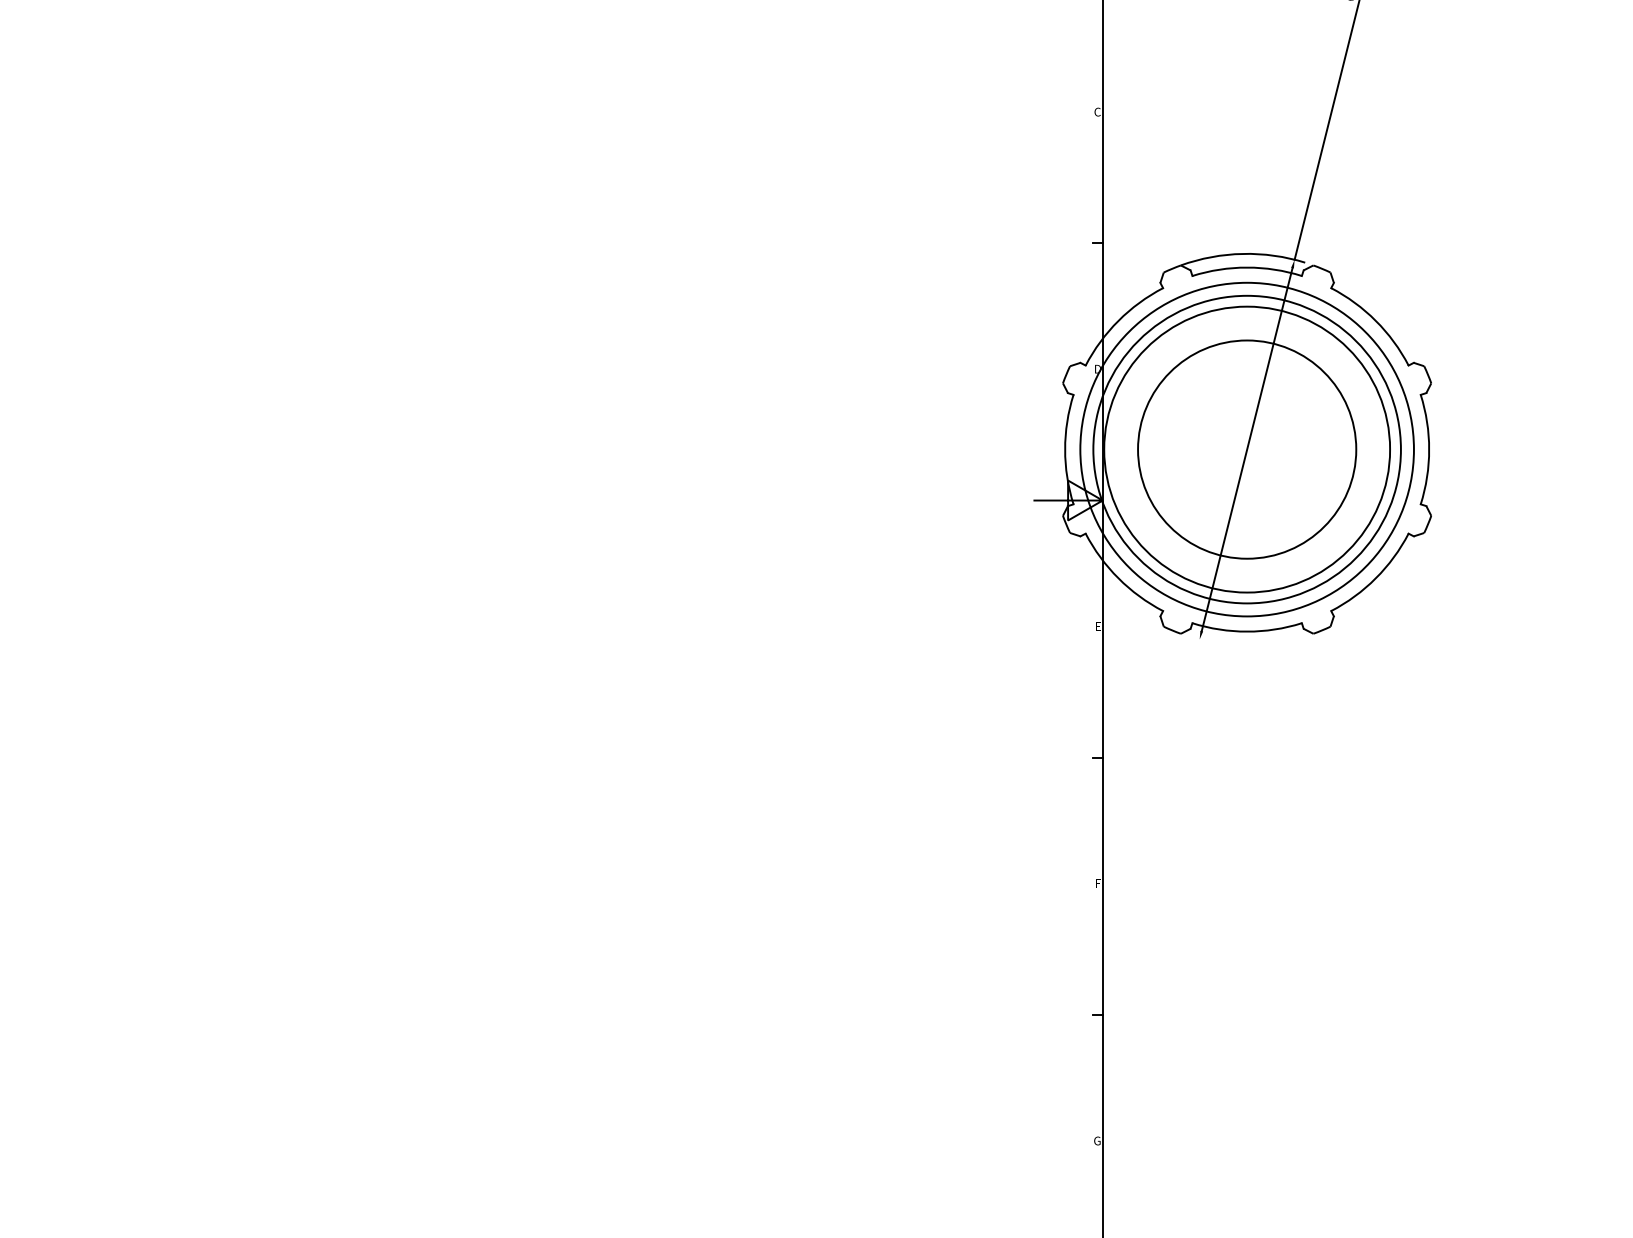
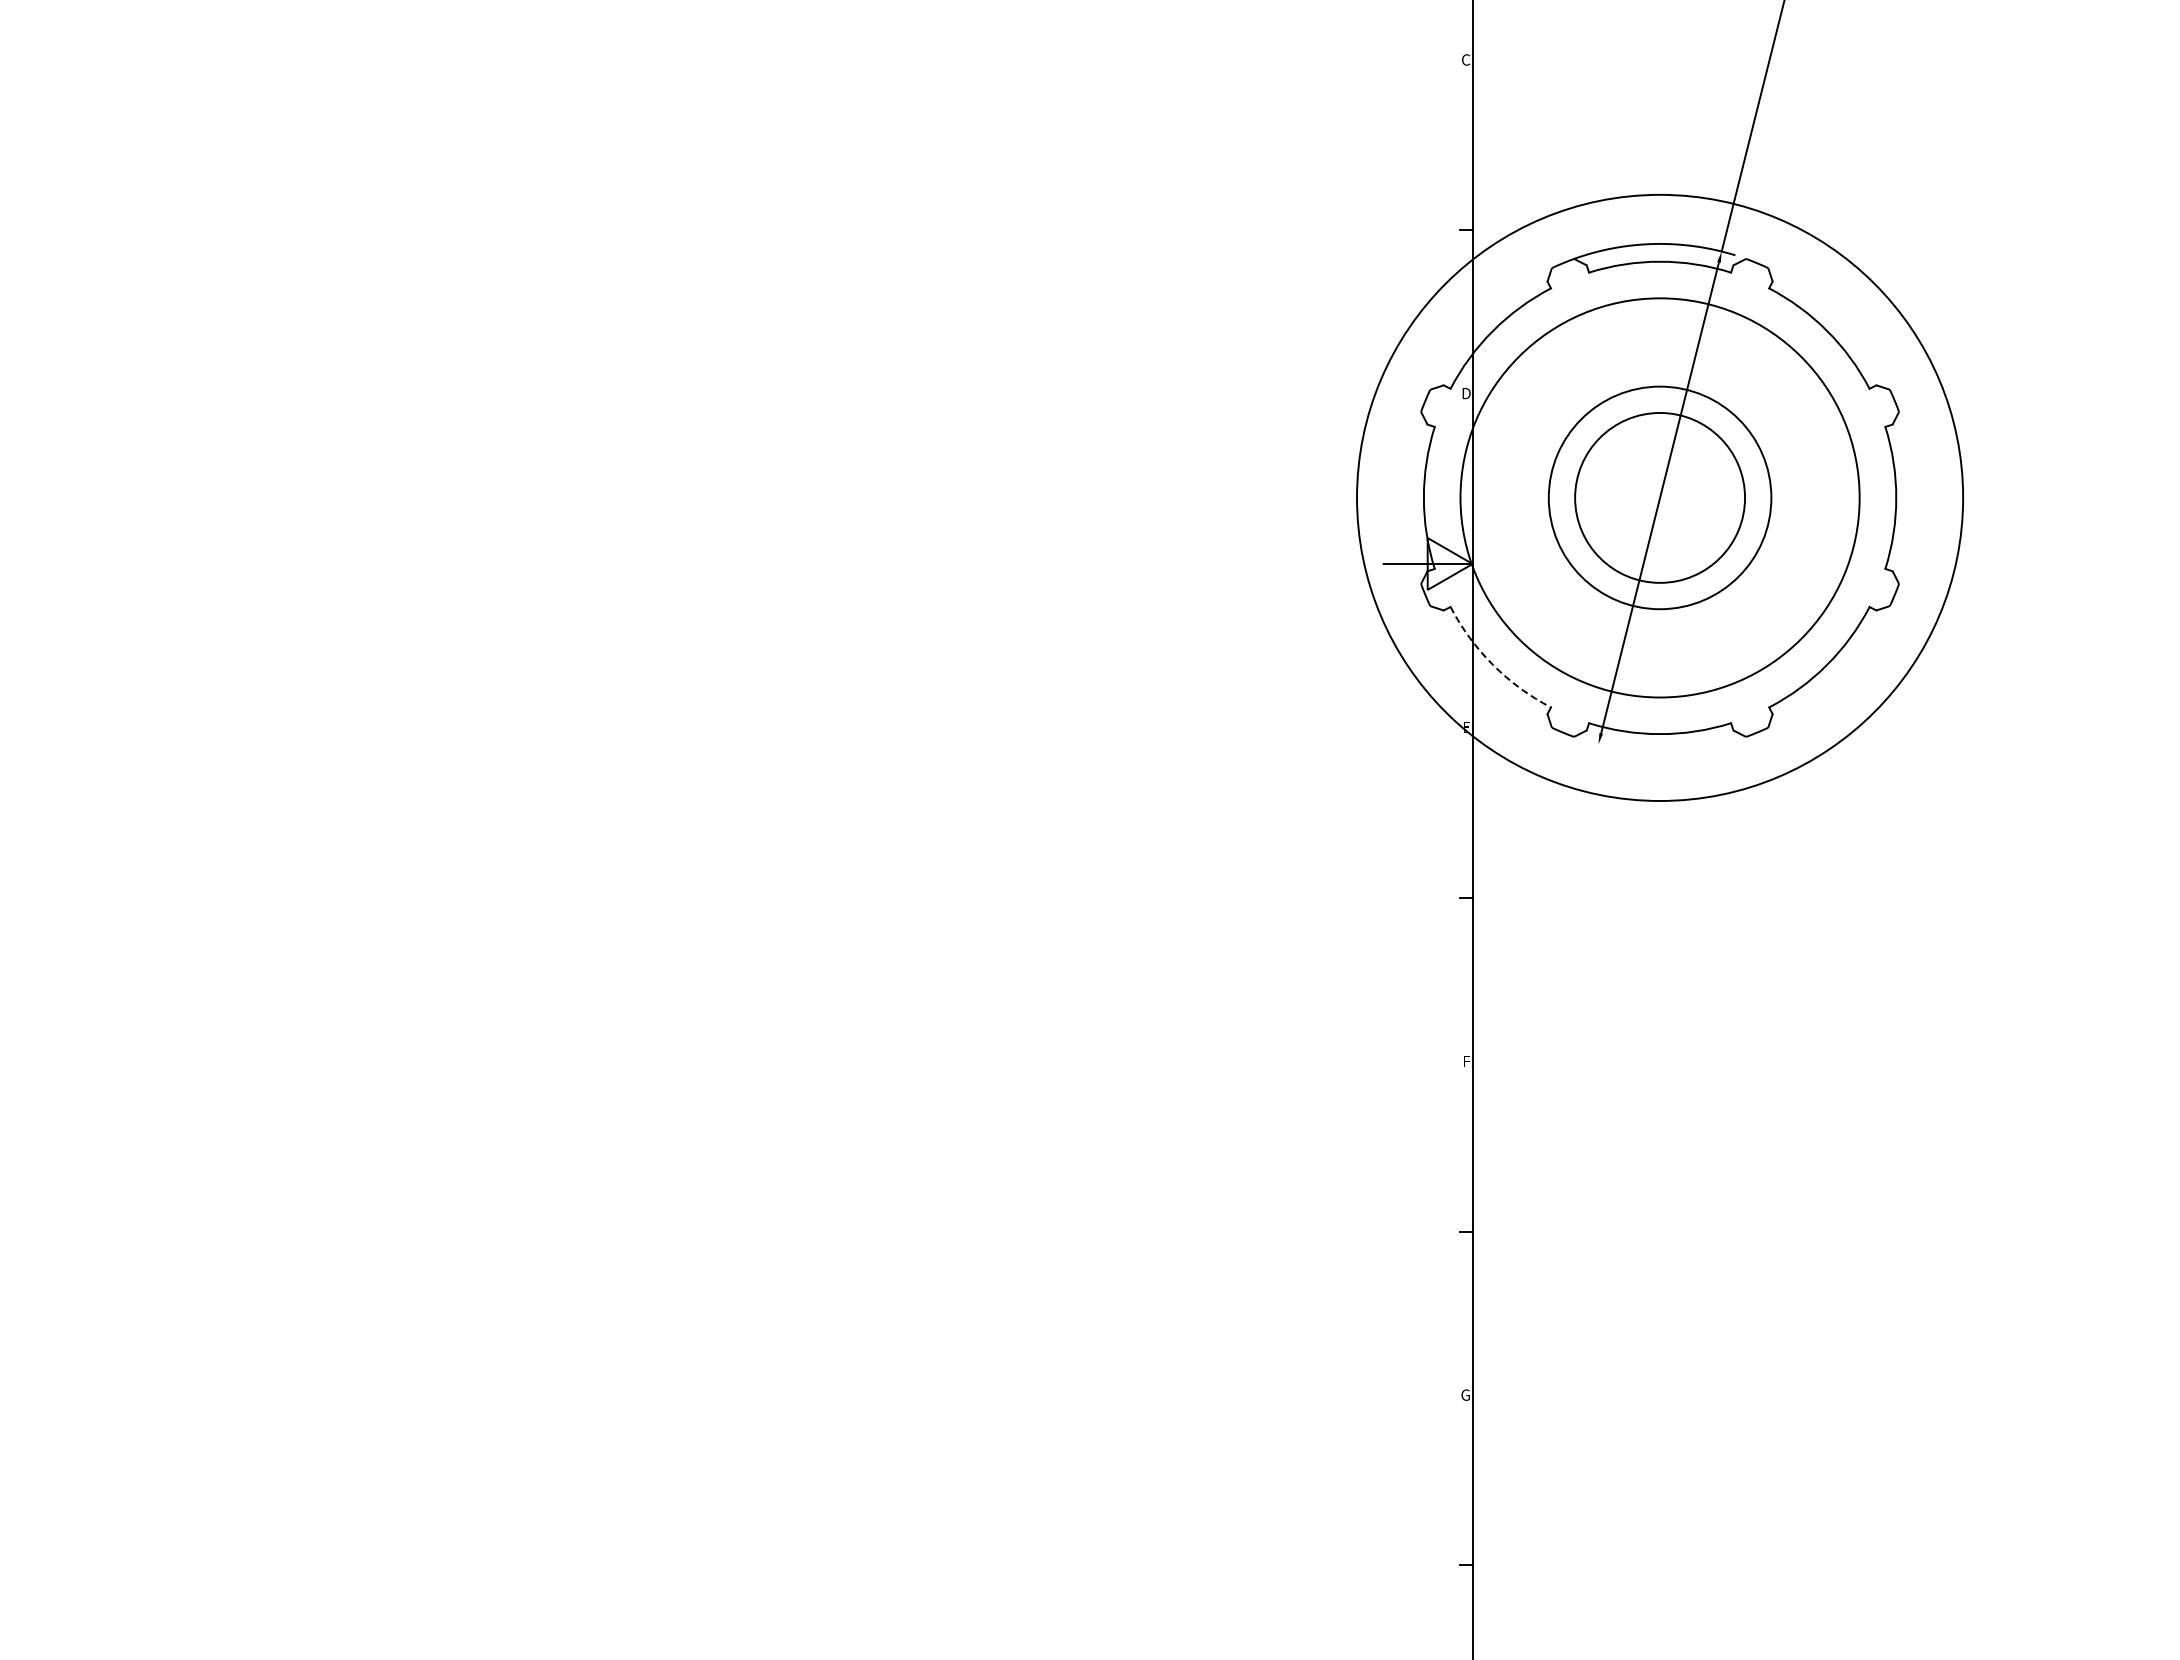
circle: (1246, 449) -> (1659, 497), size x0.6
circle: (1246, 449) -> (1659, 497), size x0.6
circle: (1246, 449) -> (1659, 497), size x1.4
arc: (1118, 577) -> (1493, 664), solid -> dashed

